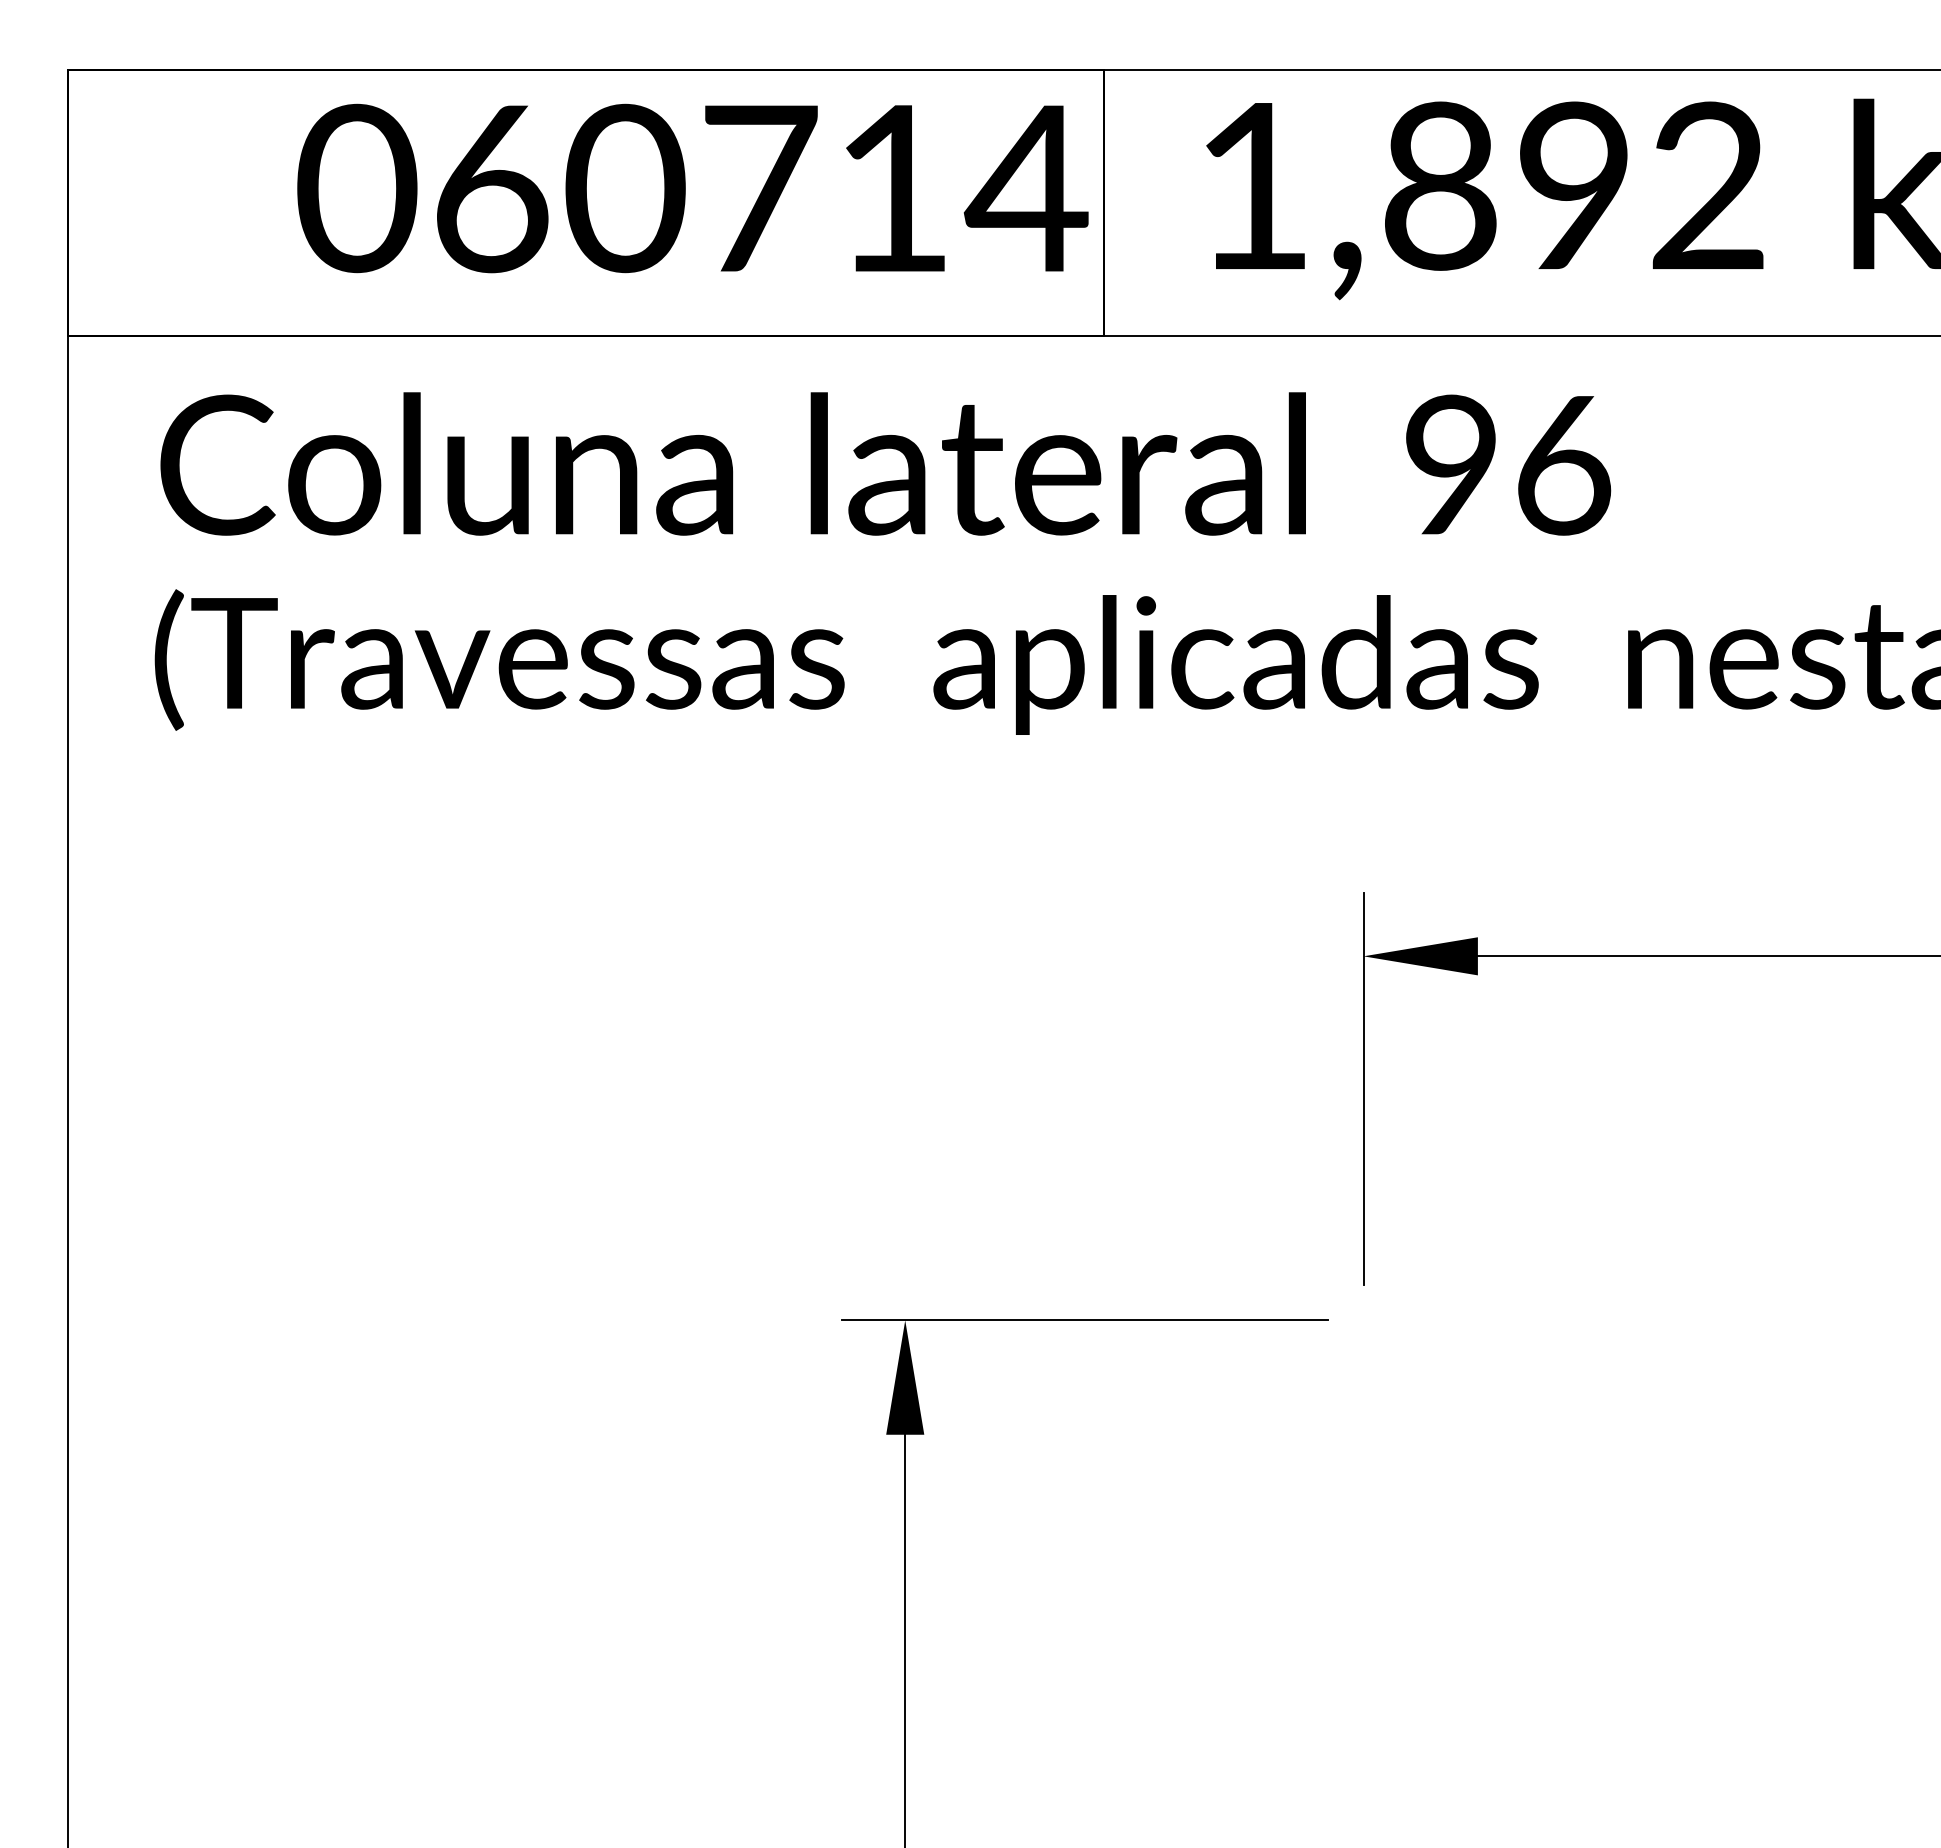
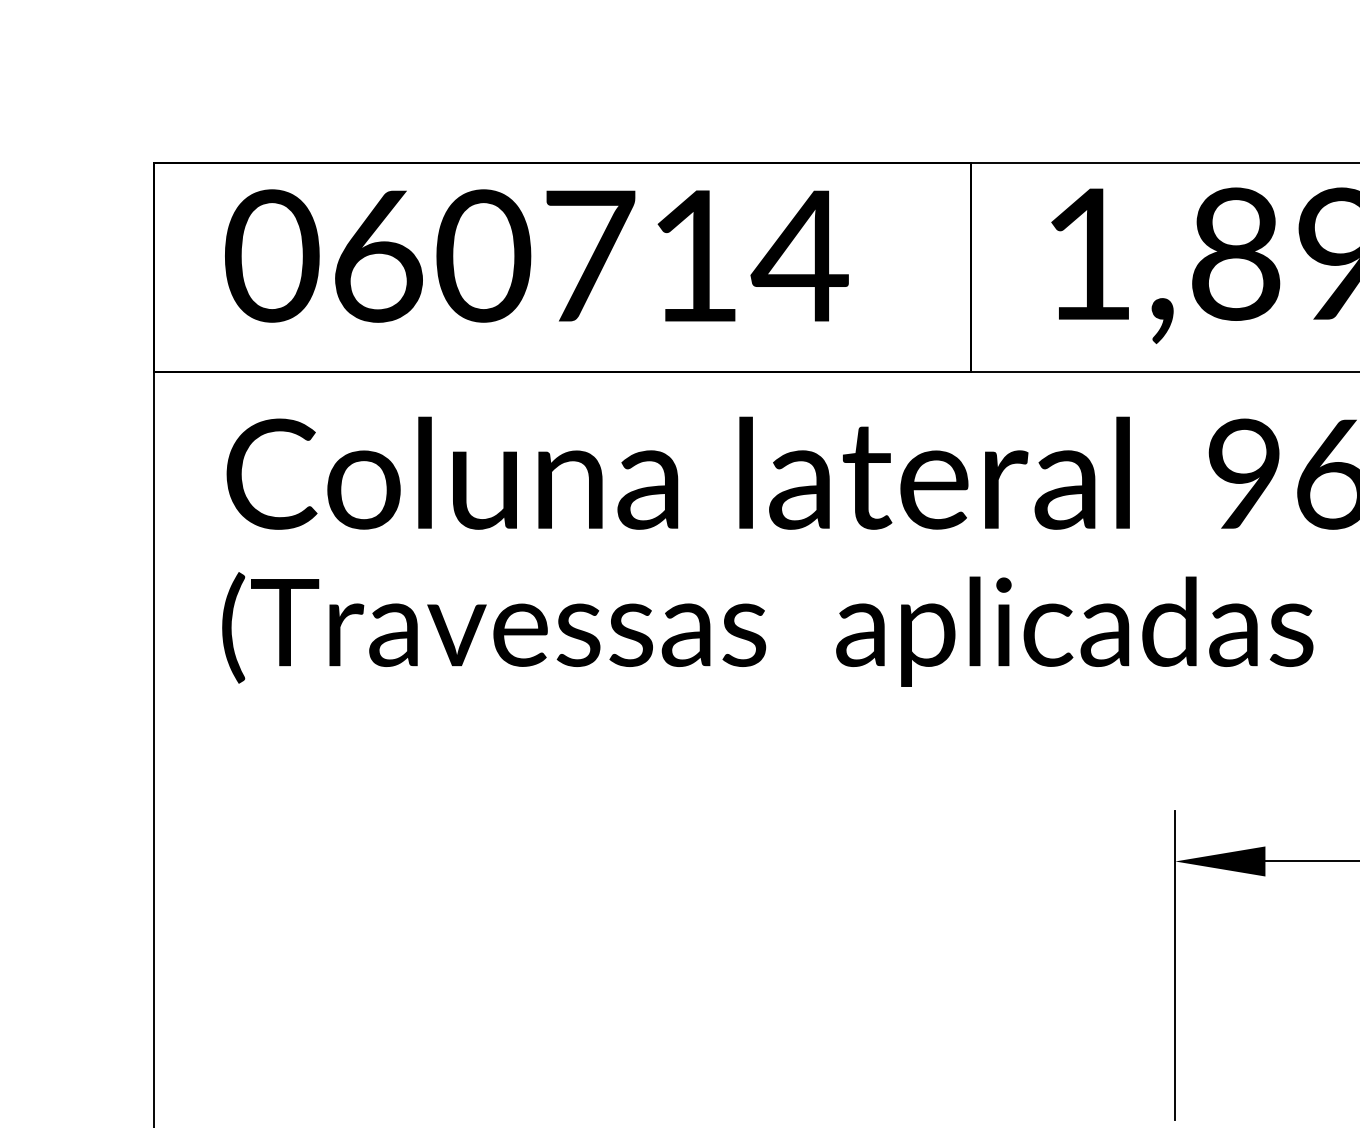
text: (692, 188) -> (536, 256), moved

